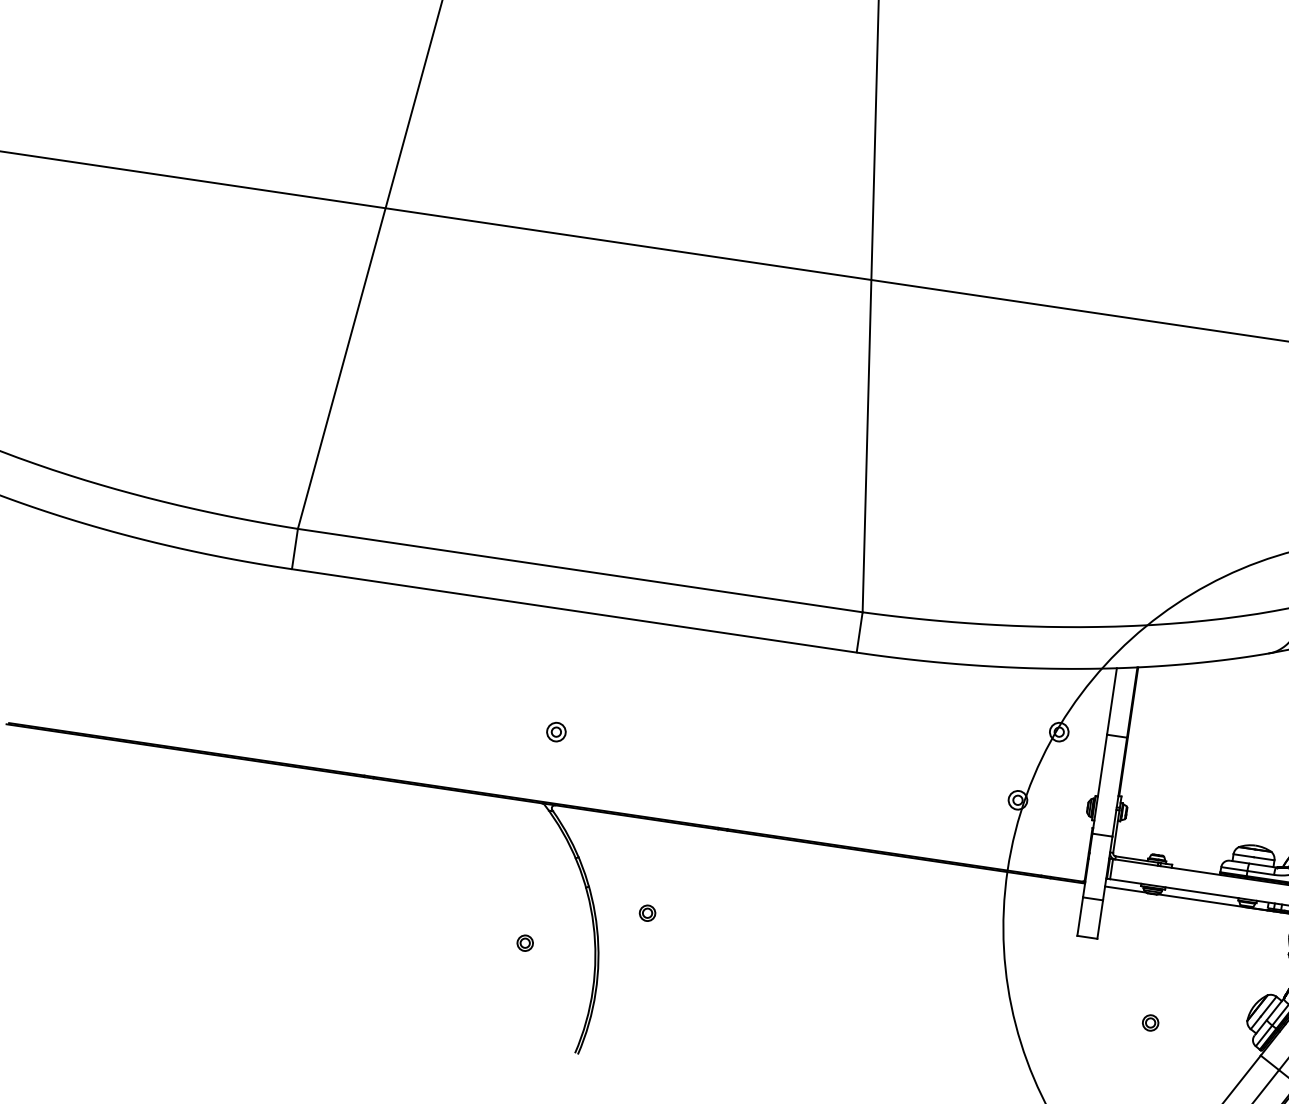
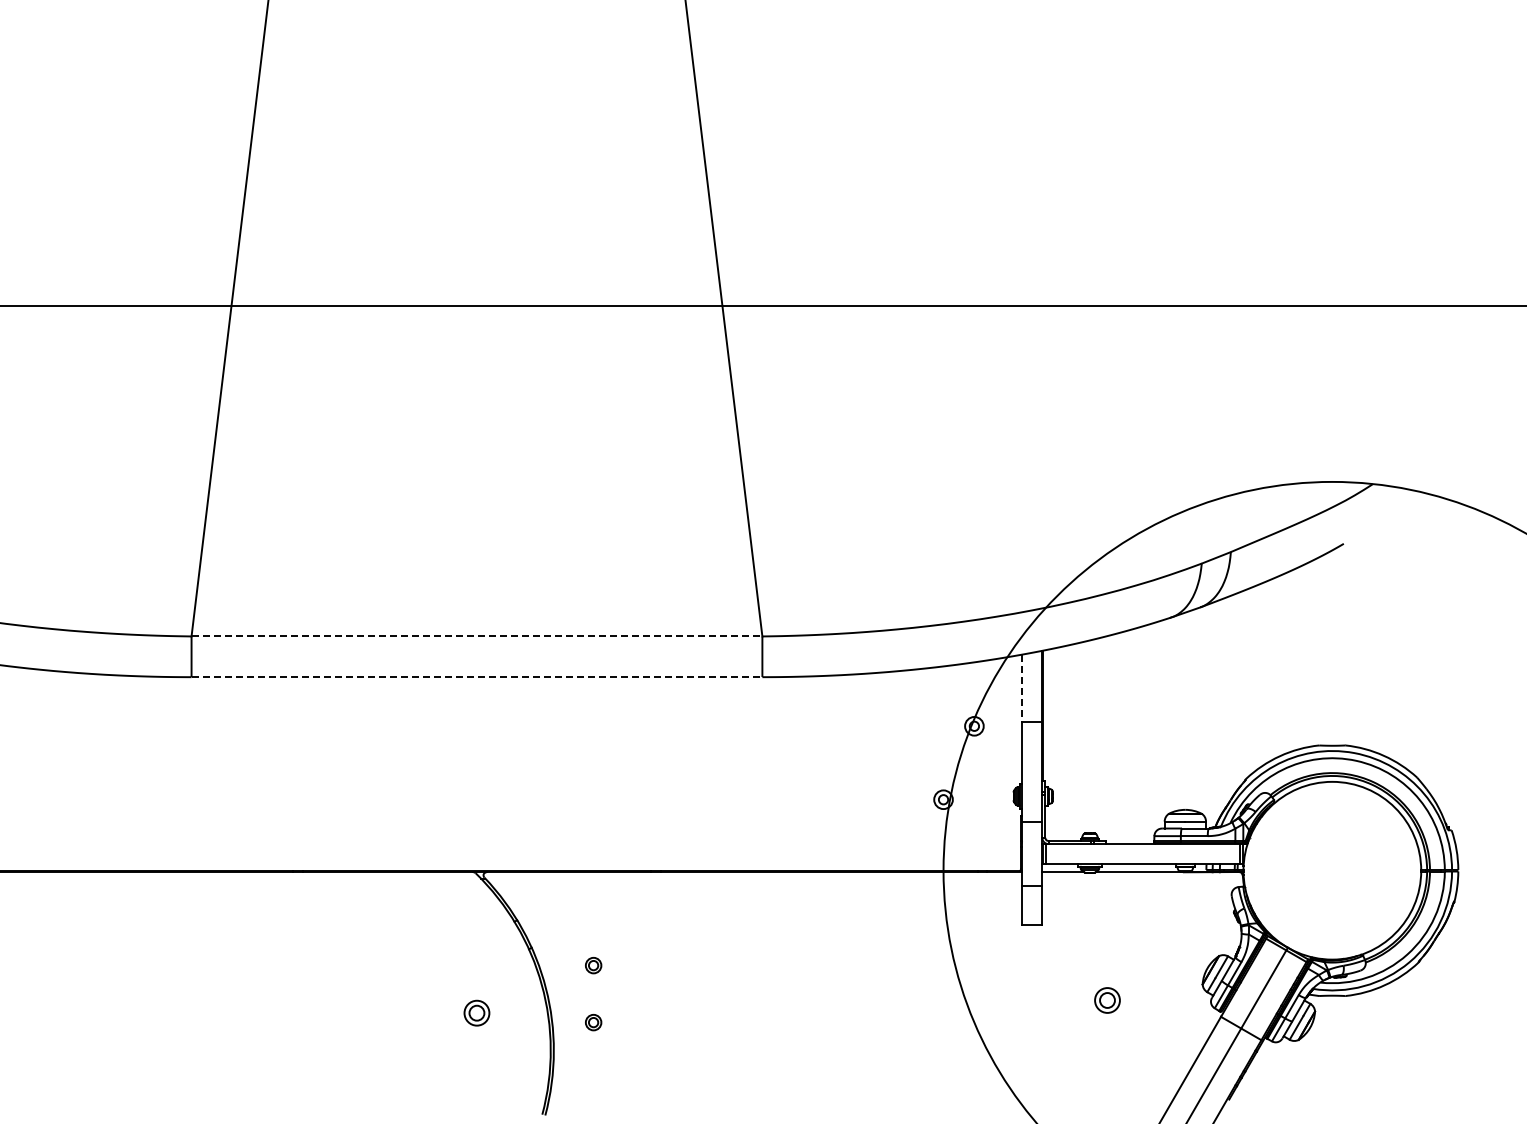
line: (580, 570) -> (477, 636), solid -> dashed
line: (574, 611) -> (477, 677), solid -> dashed
line: (1112, 701) -> (1022, 688), solid -> dashed
part: (555, 731) -> (476, 799), removed
part: (524, 942) -> (476, 1012), size x1.6
part: (639, 969) -> (593, 1022), added
part: (1149, 1022) -> (1106, 1000), size x1.6

